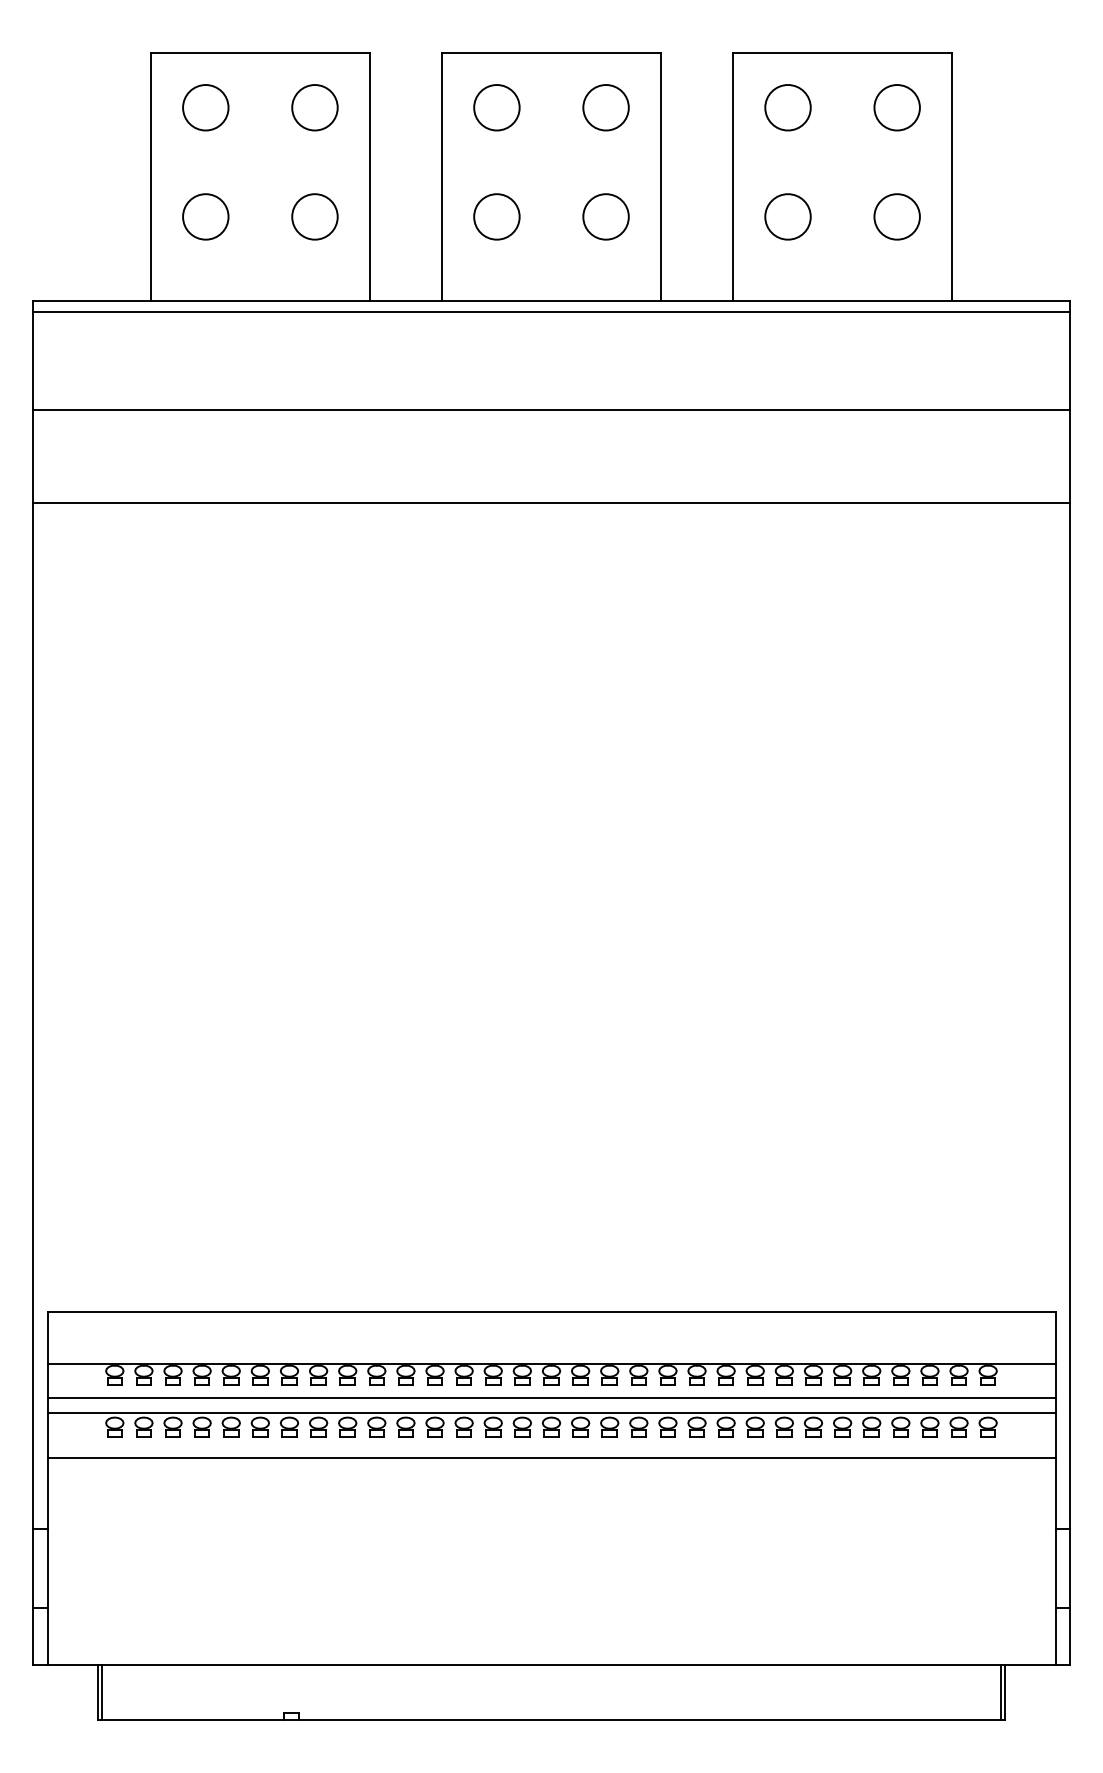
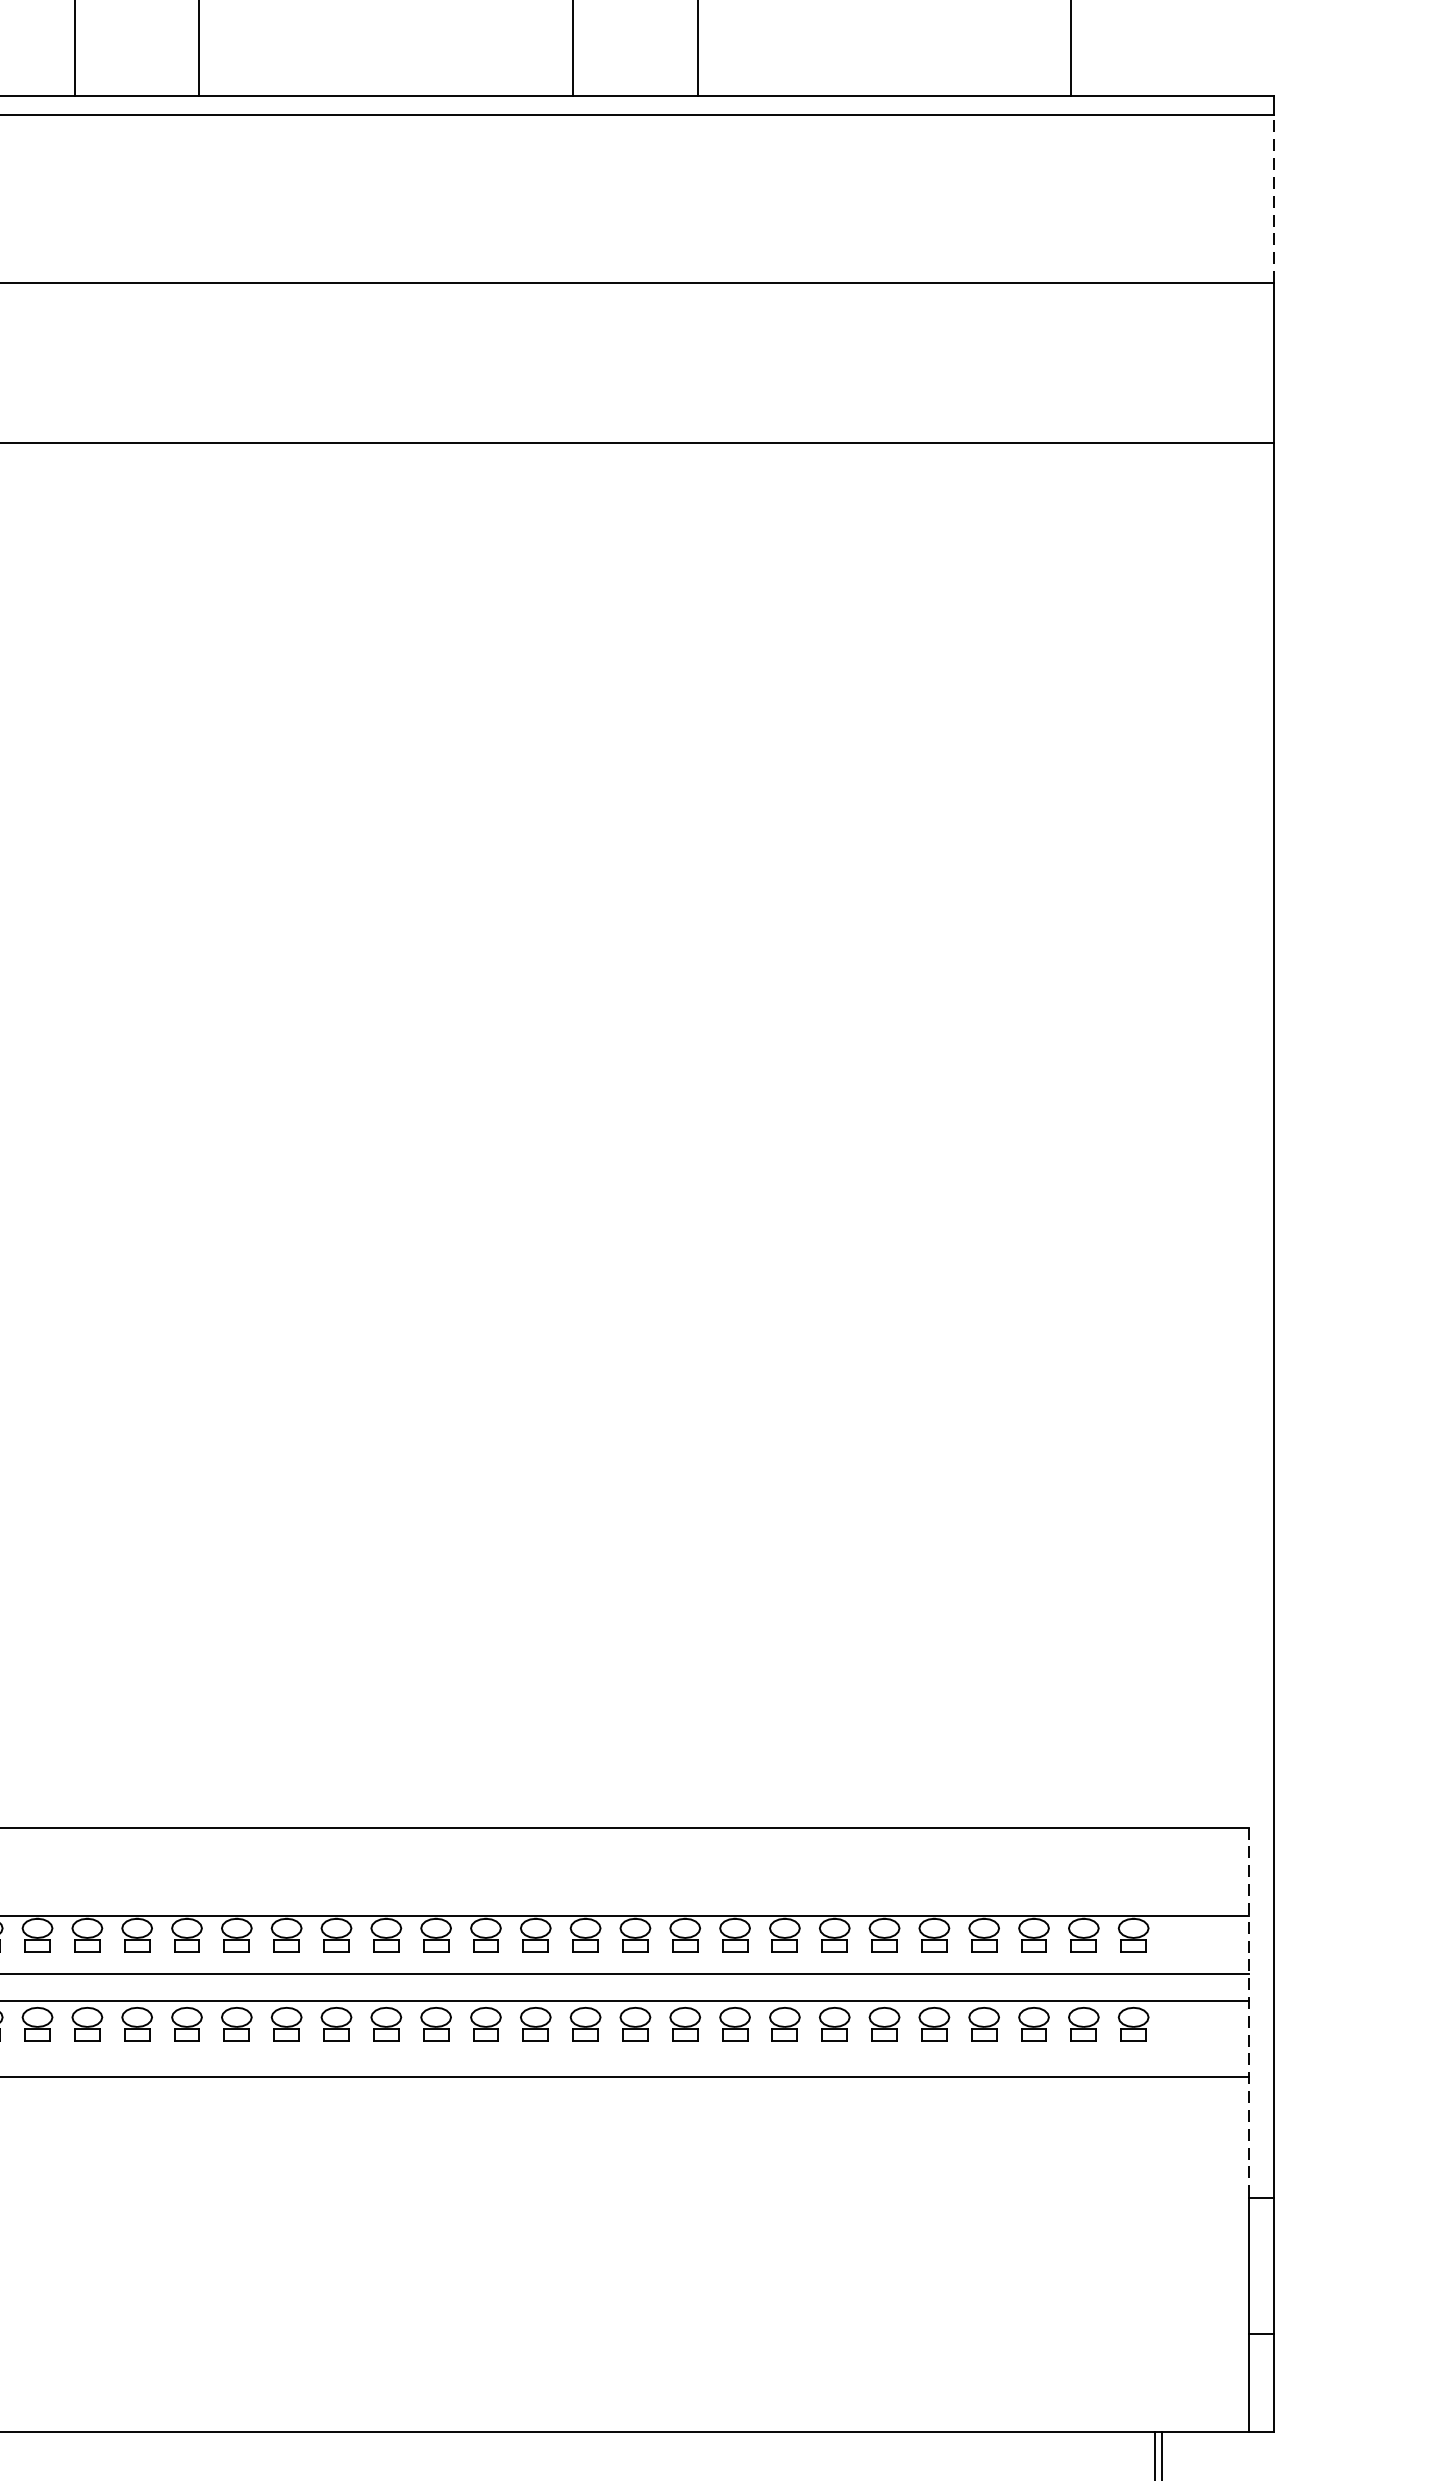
line: (1070, 360) -> (1274, 198), solid -> dashed
line: (1055, 1421) -> (1248, 2014), solid -> dashed

